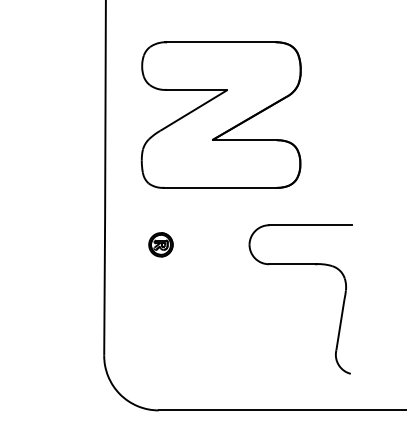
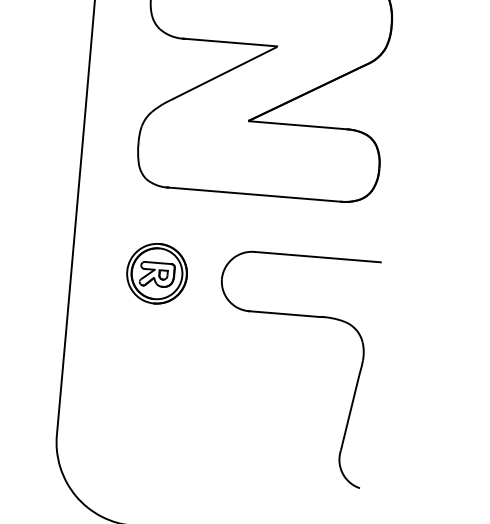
part: (160, 244) -> (156, 273), size x1.67
part: (300, 264) -> (297, 315), moved

